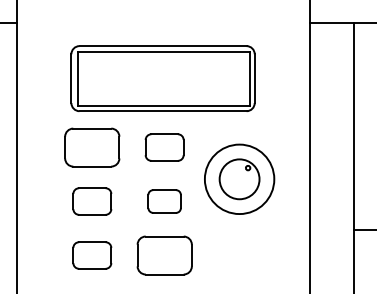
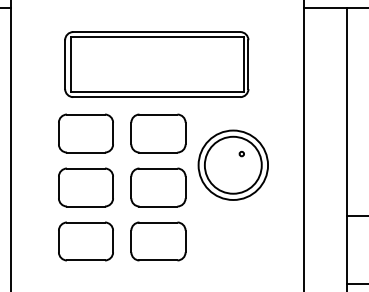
part: (164, 147) -> (158, 133), size x1.43
circle: (239, 178) -> (233, 164), size x1.43
part: (92, 201) -> (86, 187), size x1.43
part: (164, 201) -> (158, 187), size x1.67
part: (92, 255) -> (86, 241), size x1.43

